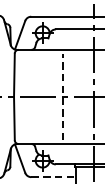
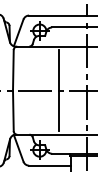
line: (62, 96) -> (58, 90), dashed -> solid
line: (53, 176) -> (49, 165), dashed -> solid

